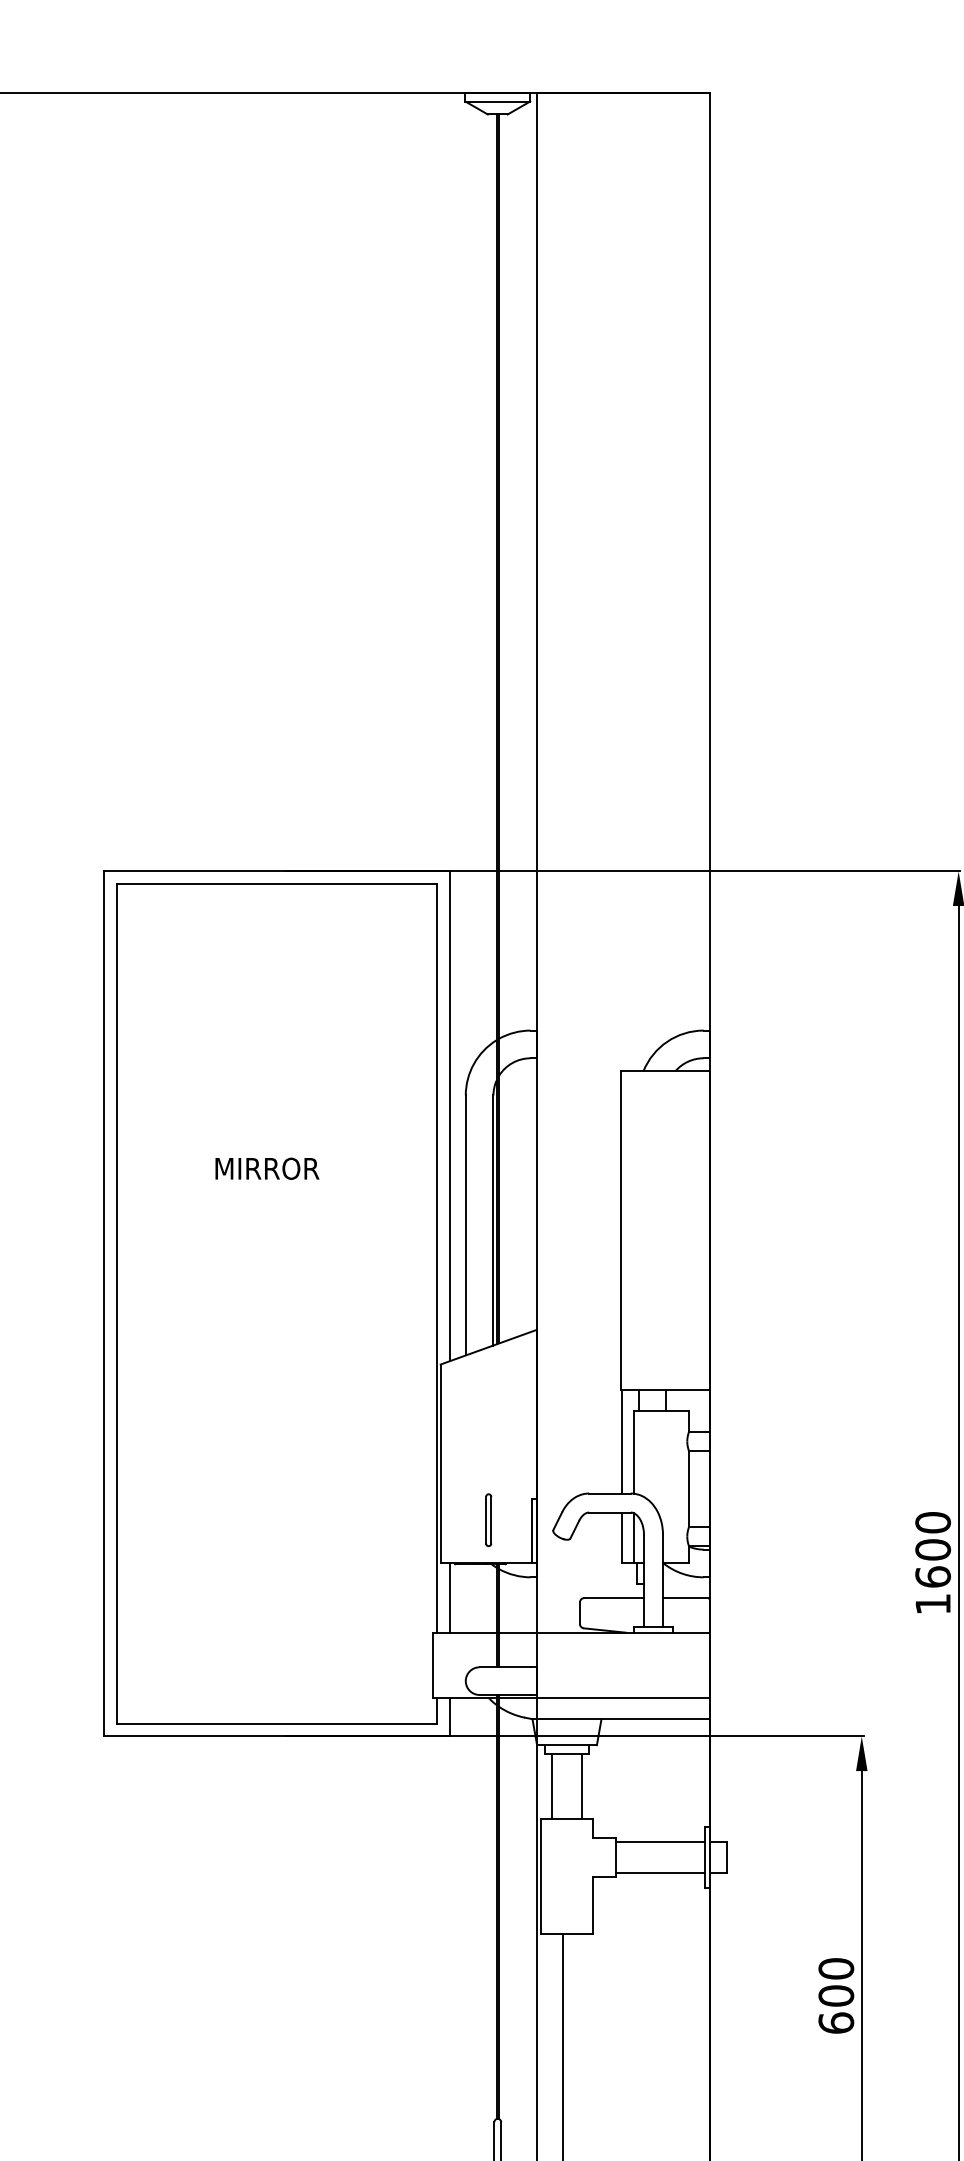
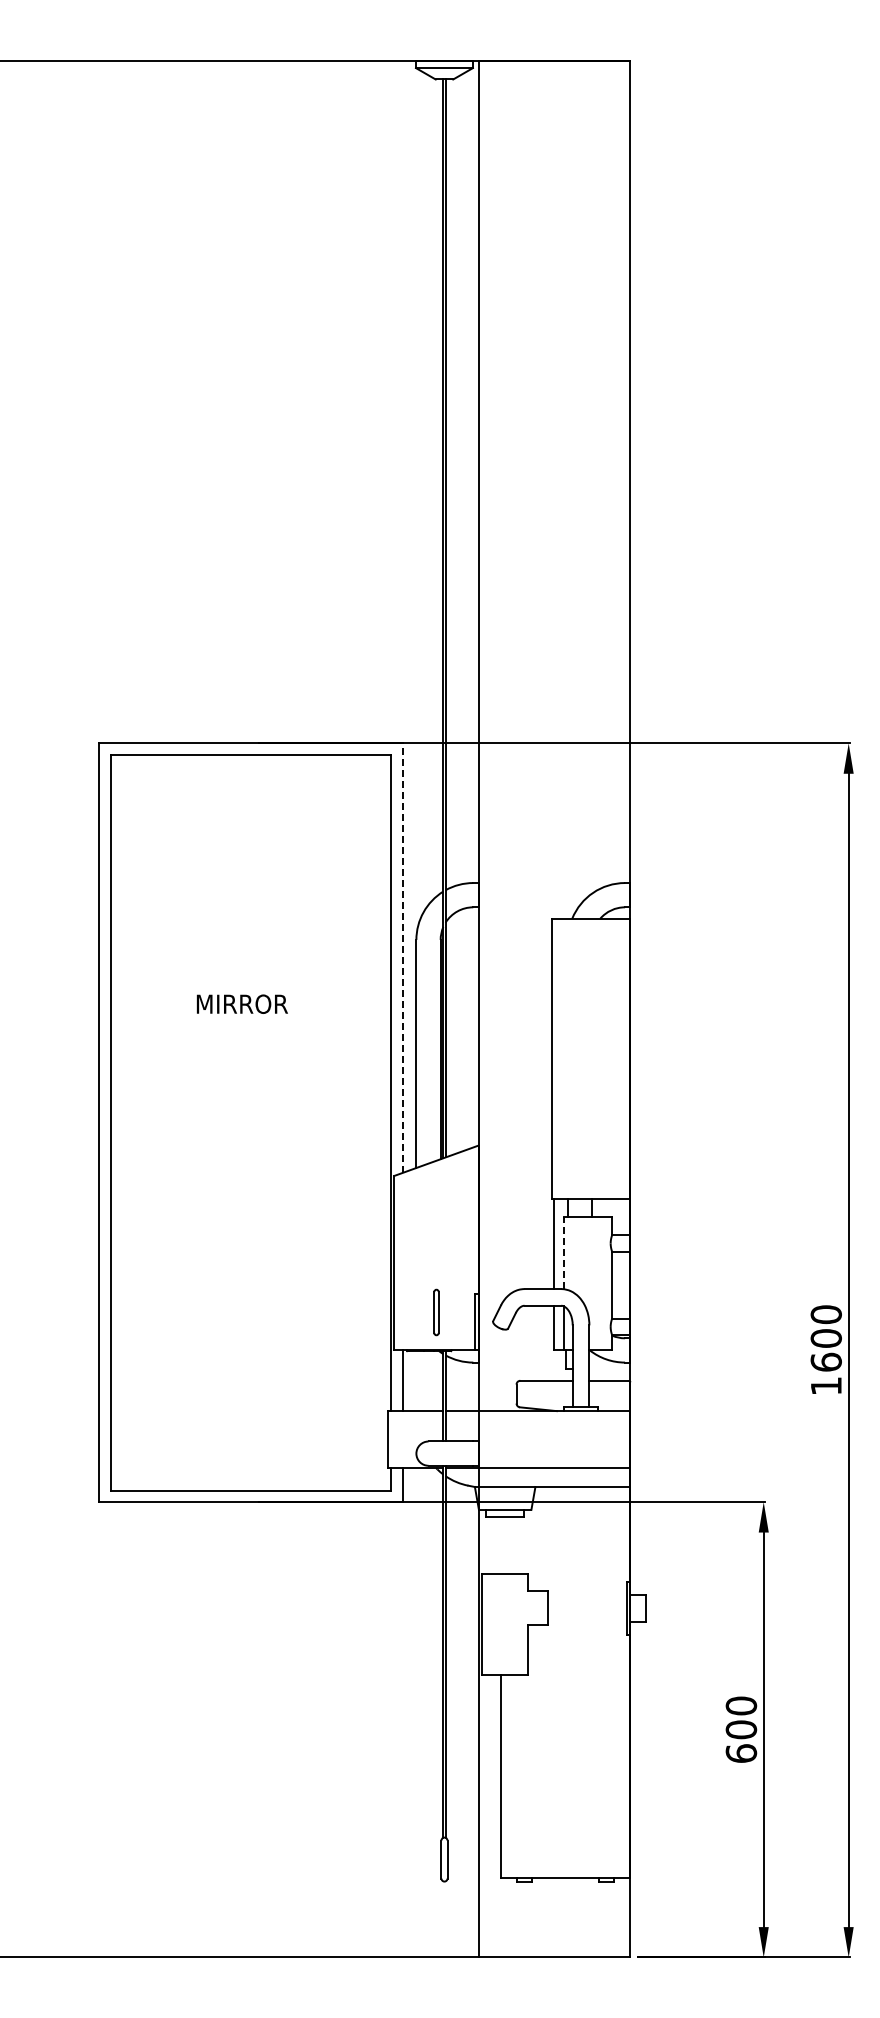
line: (449, 1116) -> (402, 958), solid -> dashed
line: (633, 1451) -> (563, 1252), solid -> dashed
line: (551, 1785) -> (491, 1545), removed
line: (582, 1785) -> (518, 1545), removed
line: (660, 1842) -> (587, 1595), removed
line: (660, 1872) -> (587, 1621), removed

